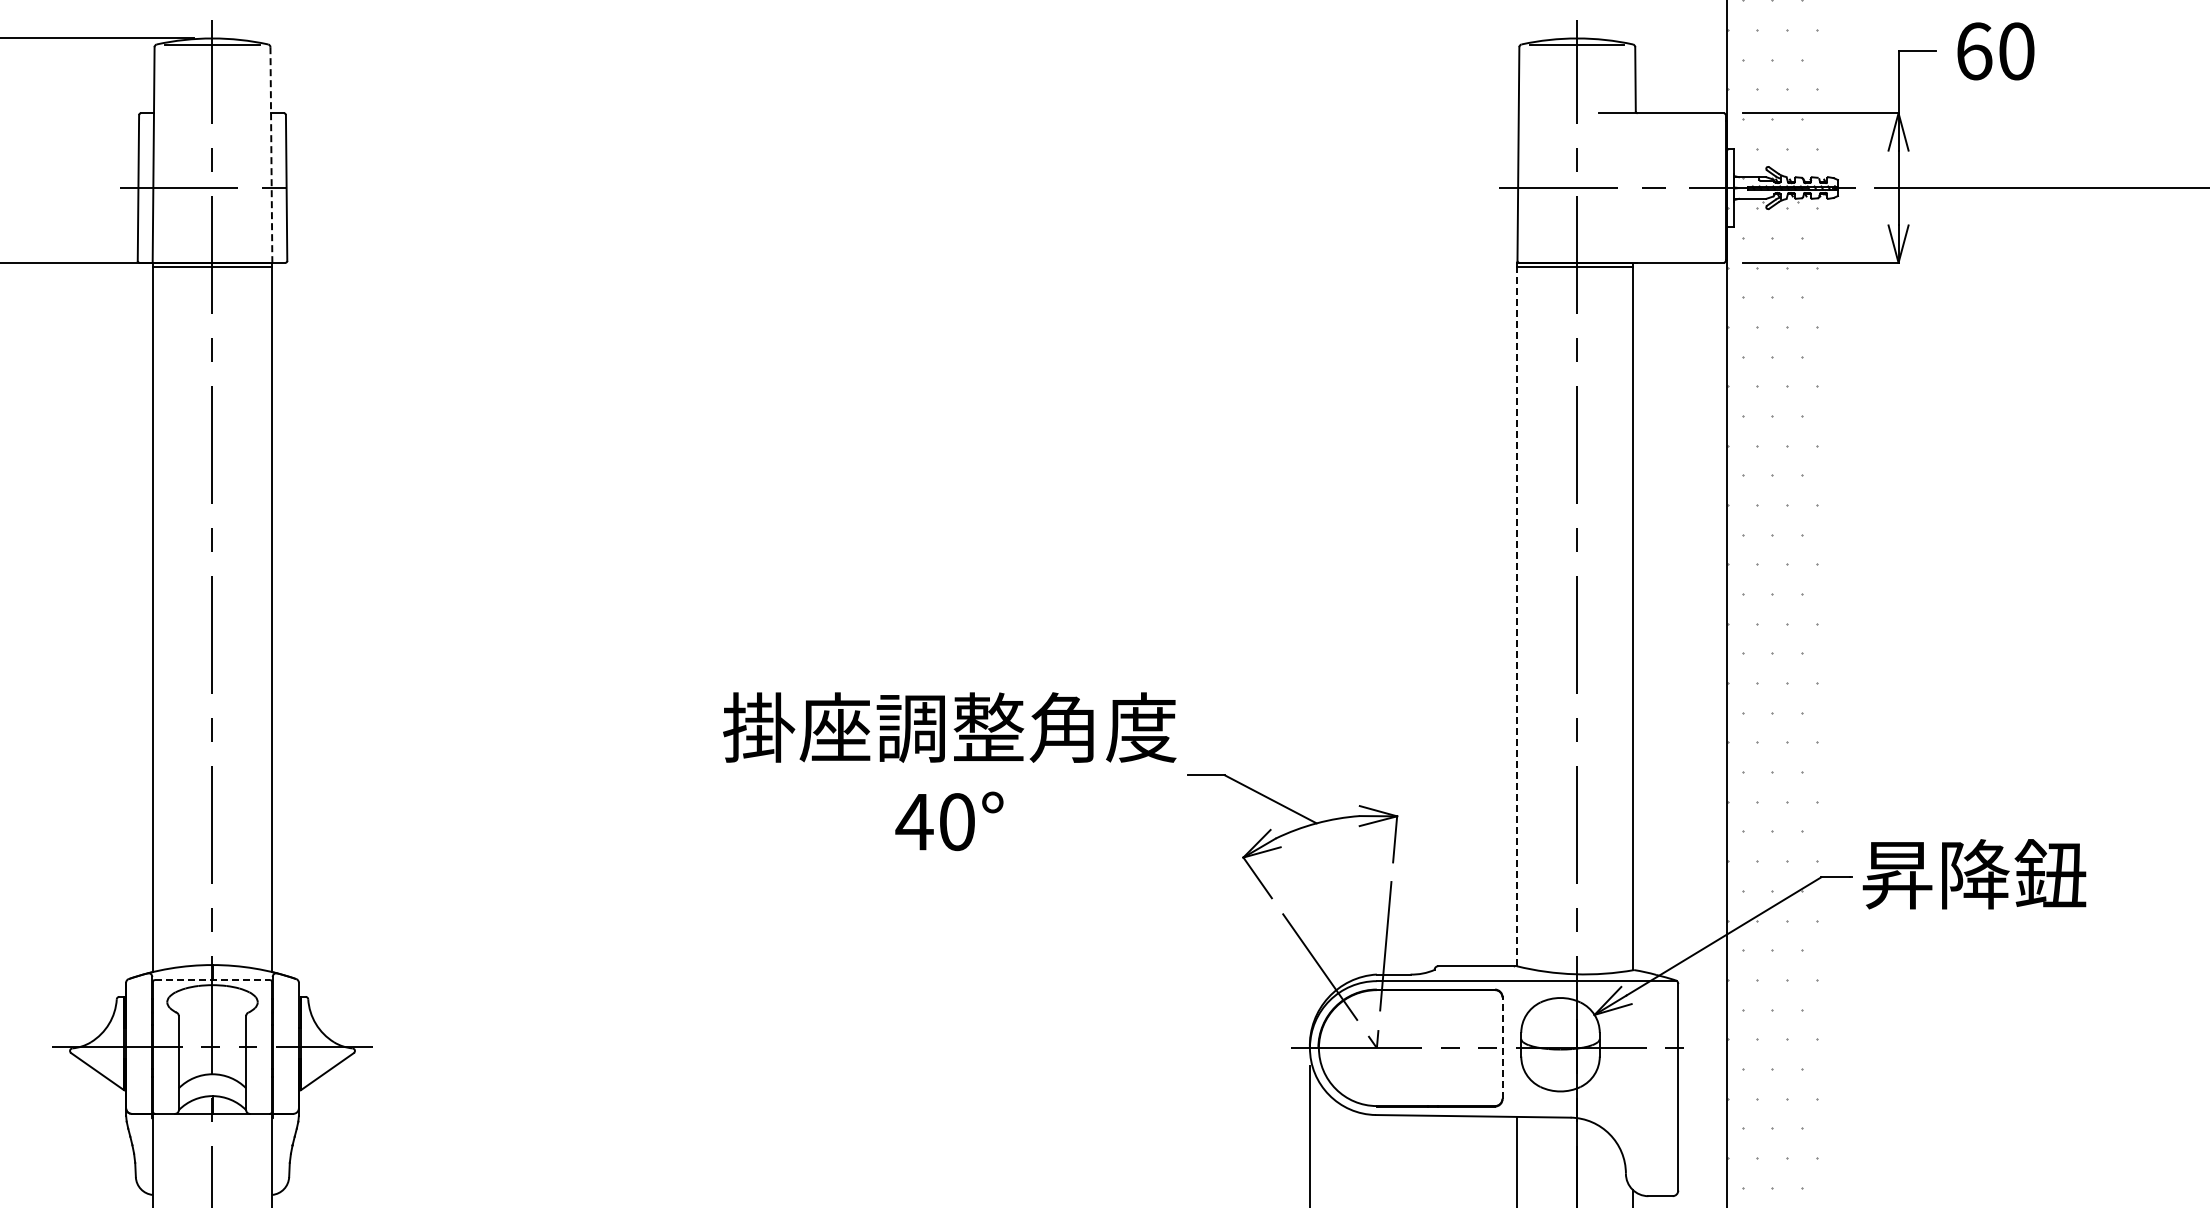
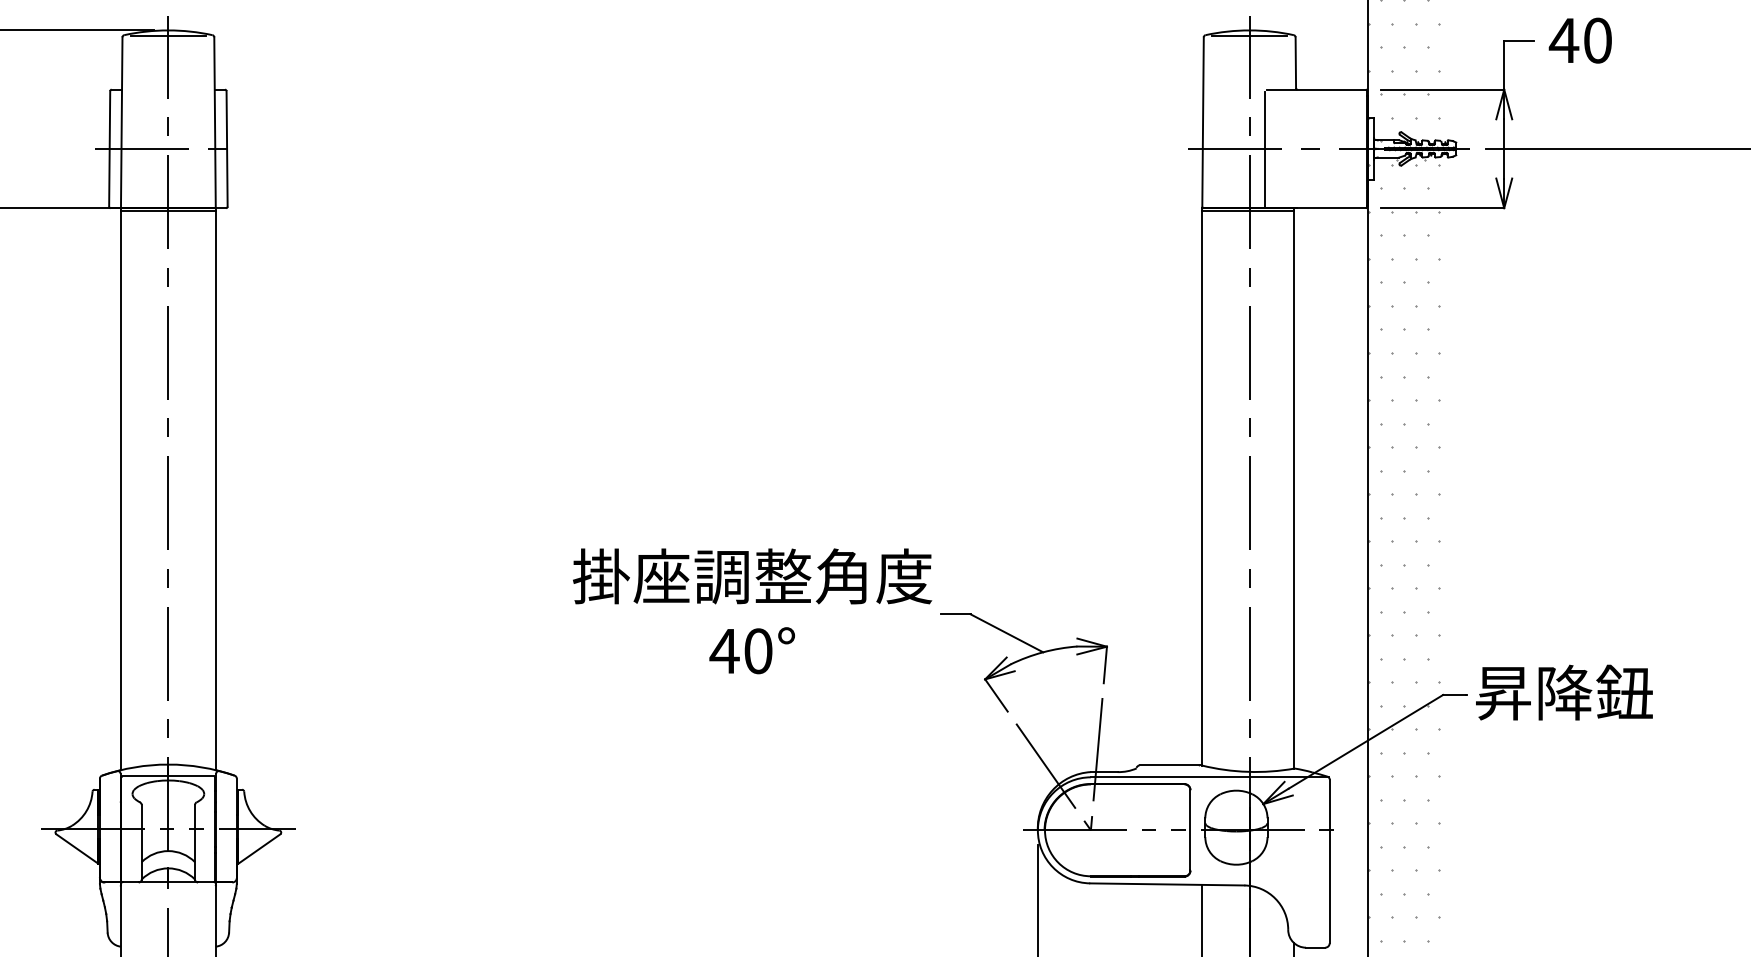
text: (1973, 51) -> (1563, 40), 60 -> 40
line: (271, 155) -> (215, 123), dashed -> solid
line: (1596, 189) -> (1264, 150), added
line: (1517, 616) -> (1202, 488), dashed -> solid
line: (212, 980) -> (168, 776), dashed -> solid
line: (1502, 1047) -> (1190, 829), dashed -> solid

